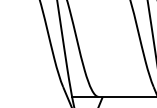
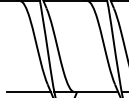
line: (37, 96) -> (28, 91), added

